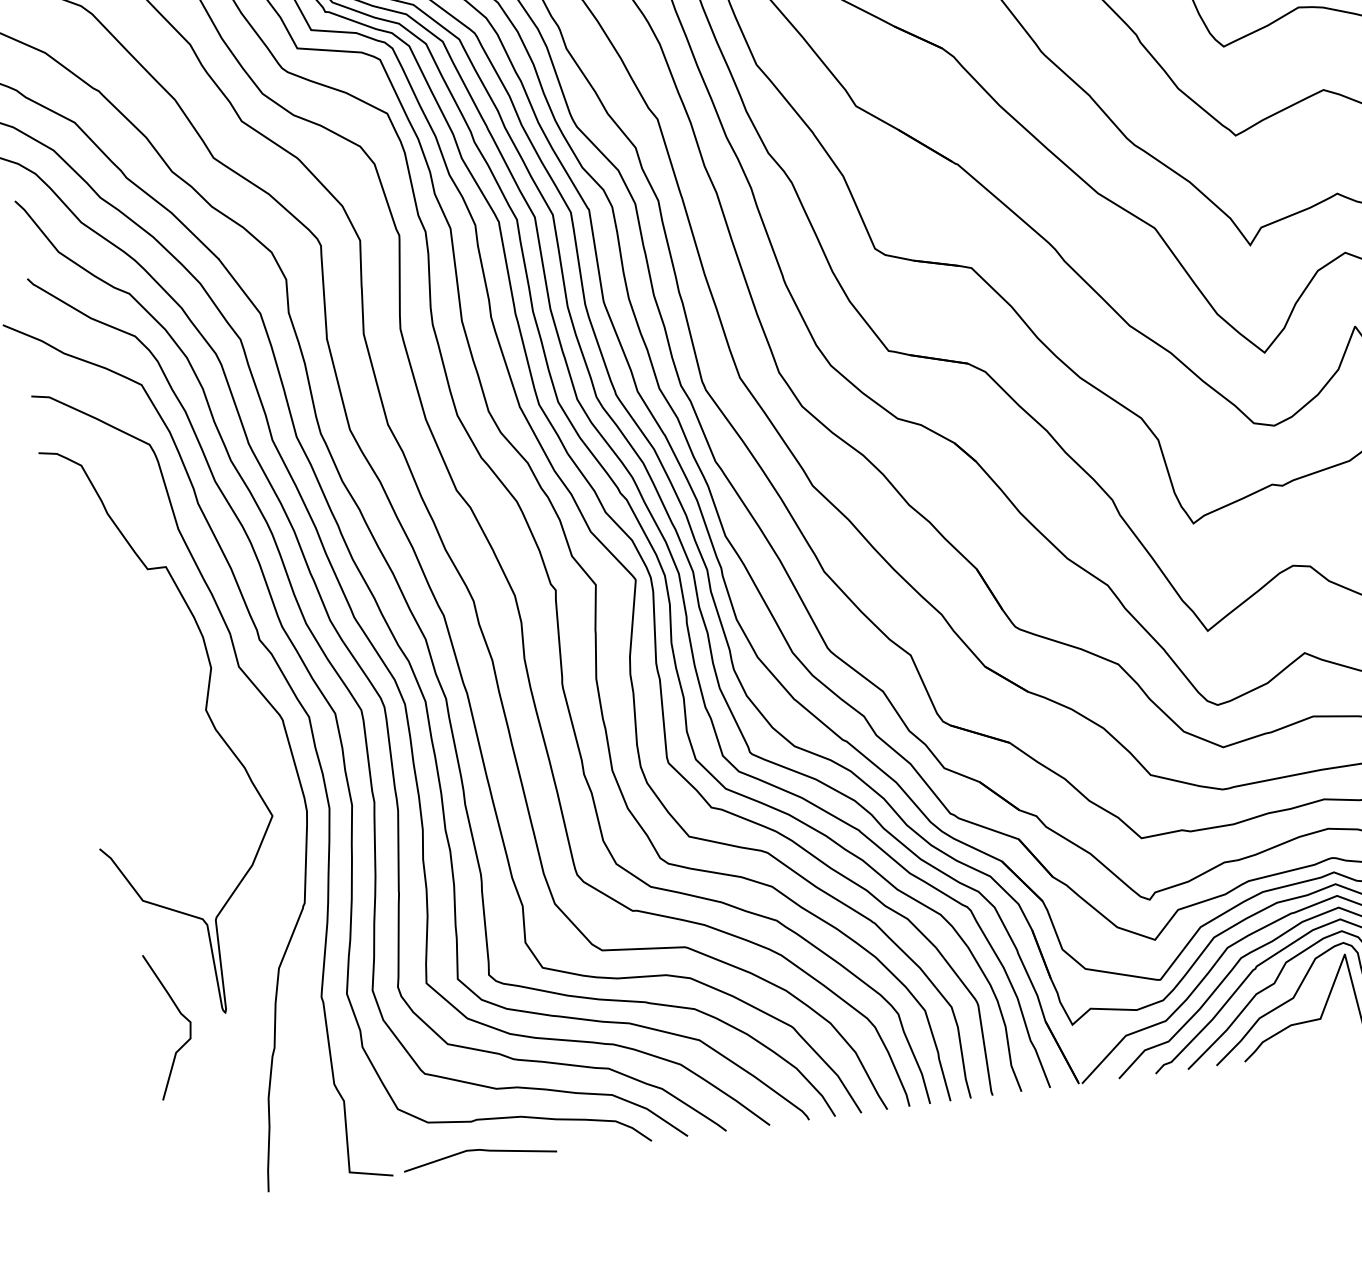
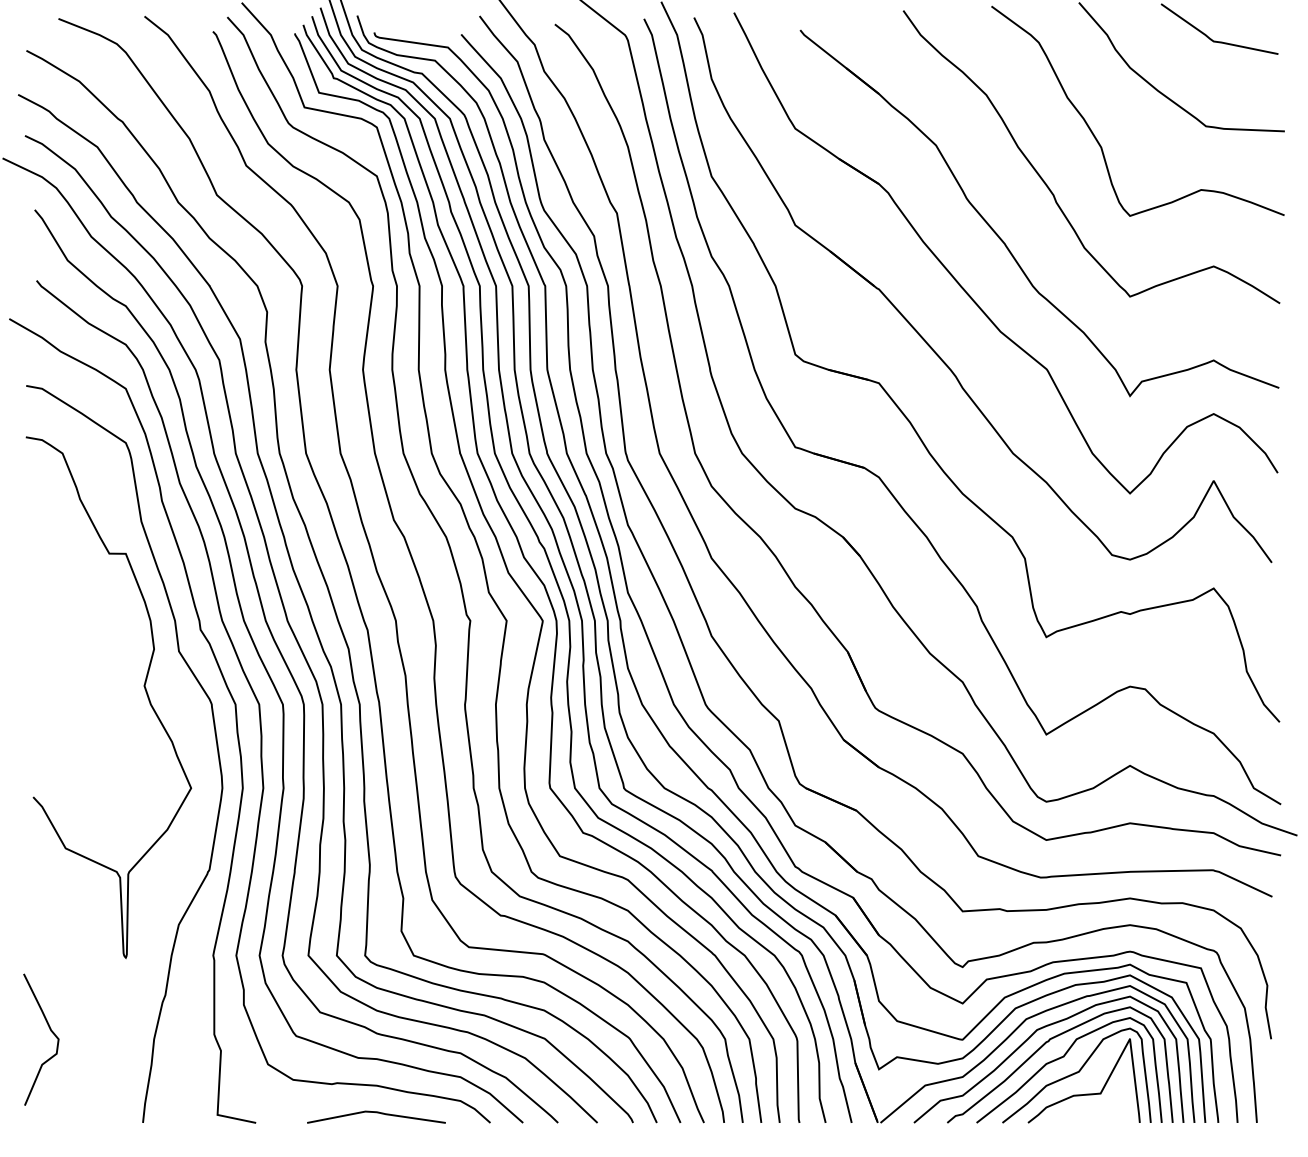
curve: (180, 1014) -> (50, 1031), moved
line: (479, 1151) -> (376, 1113), moved

